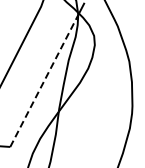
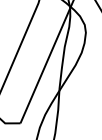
line: (44, 80) -> (45, 65), dashed -> solid

